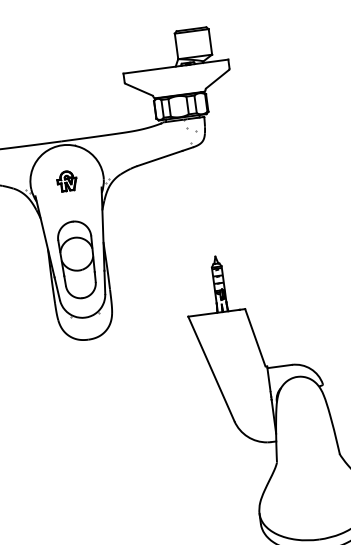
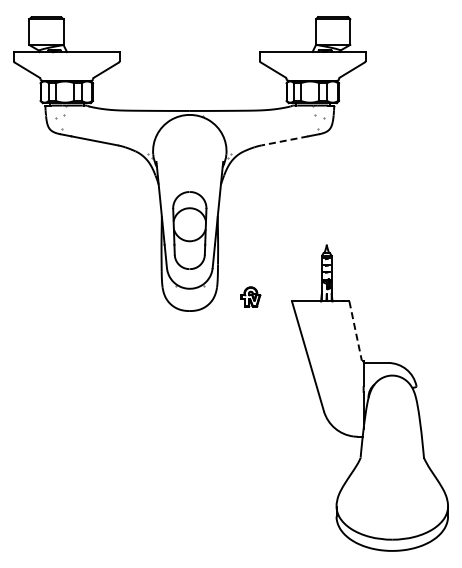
line: (159, 158) -> (284, 140), solid -> dashed
part: (66, 180) -> (250, 296), moved
line: (255, 338) -> (355, 331), solid -> dashed

